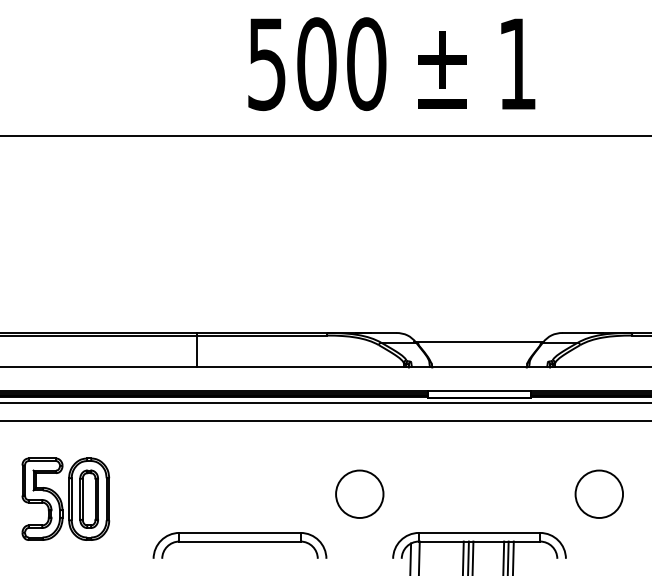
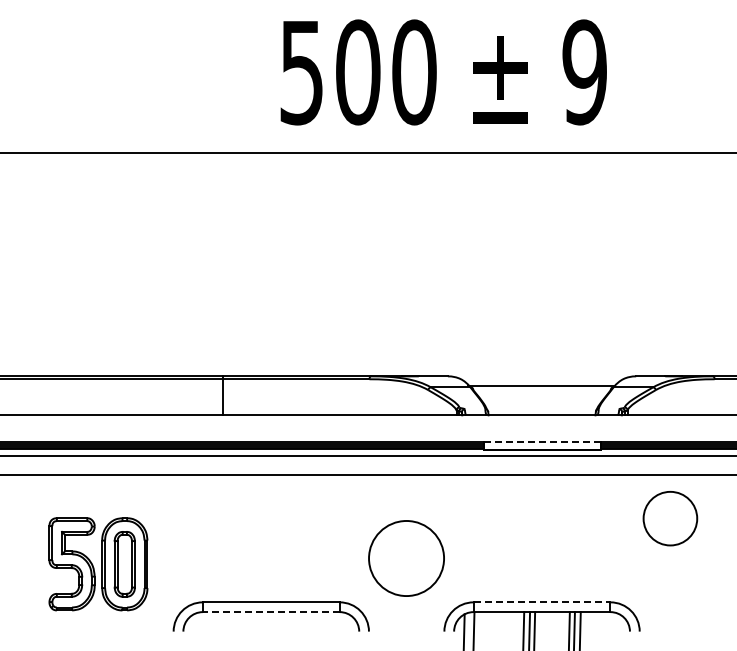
text: (517, 64) -> (584, 72), 1 -> 9
line: (479, 390) -> (541, 441), solid -> dashed
circle: (359, 494) -> (406, 558), size x1.4
circle: (599, 494) -> (670, 518), moved
part: (65, 499) -> (98, 564), moved
line: (479, 533) -> (542, 602), solid -> dashed
line: (239, 541) -> (270, 612), solid -> dashed

